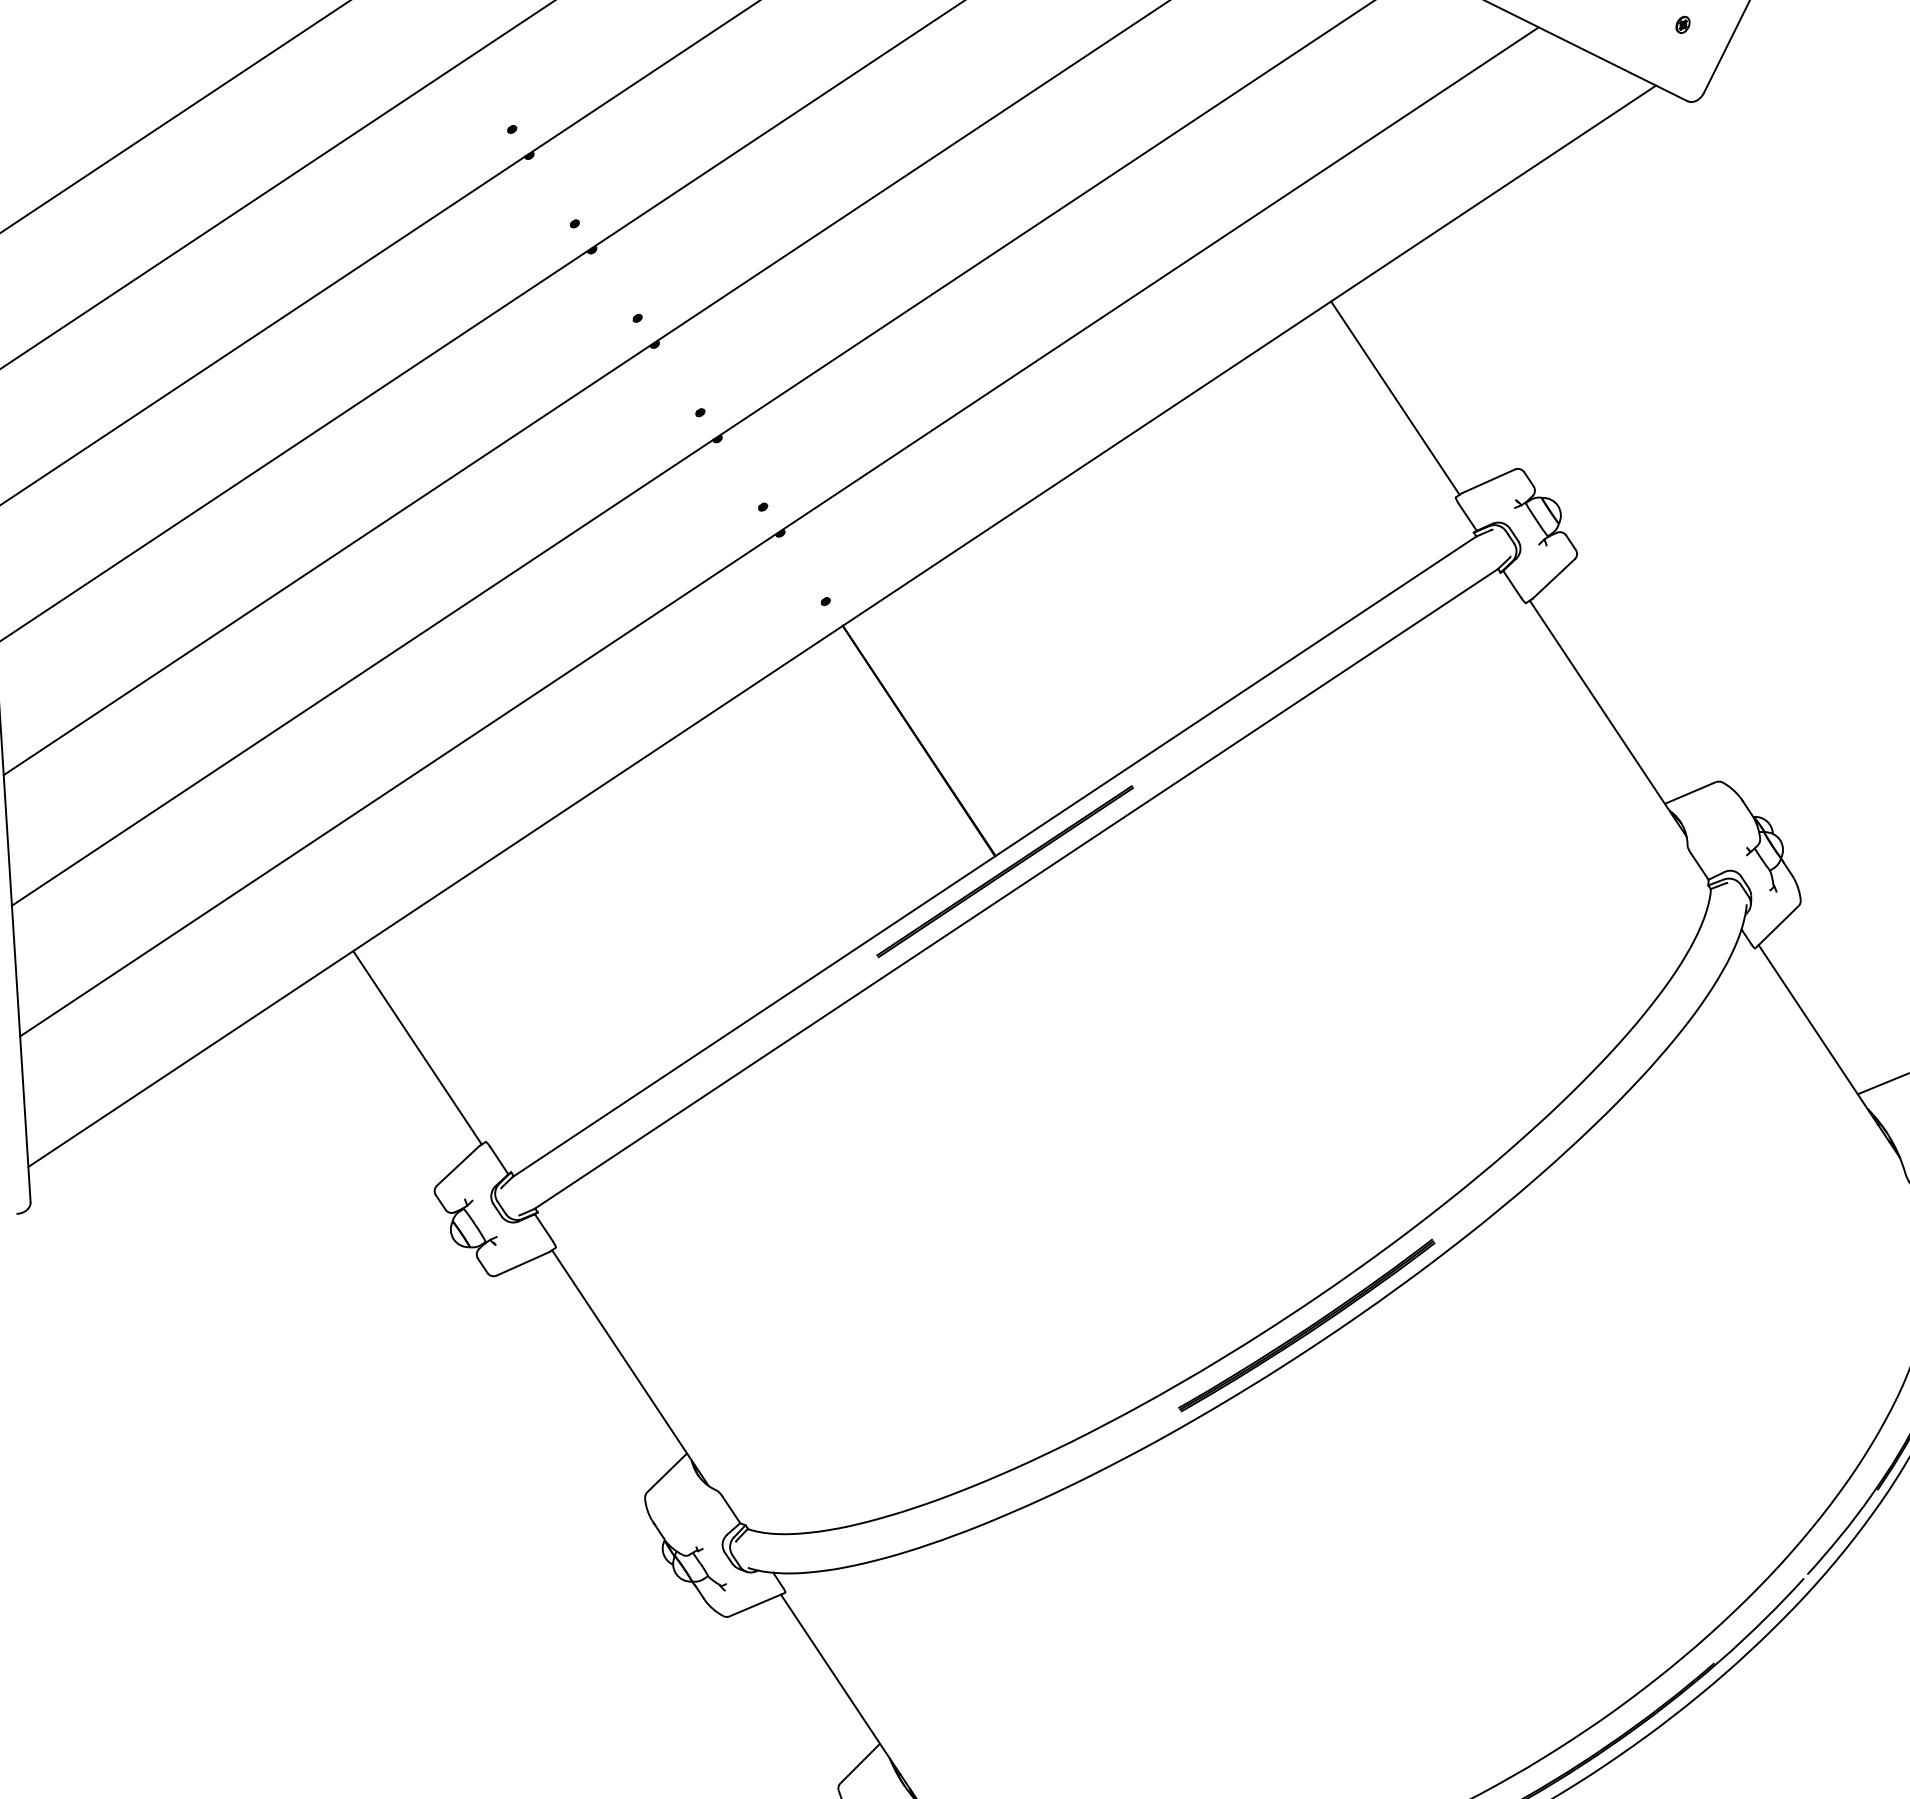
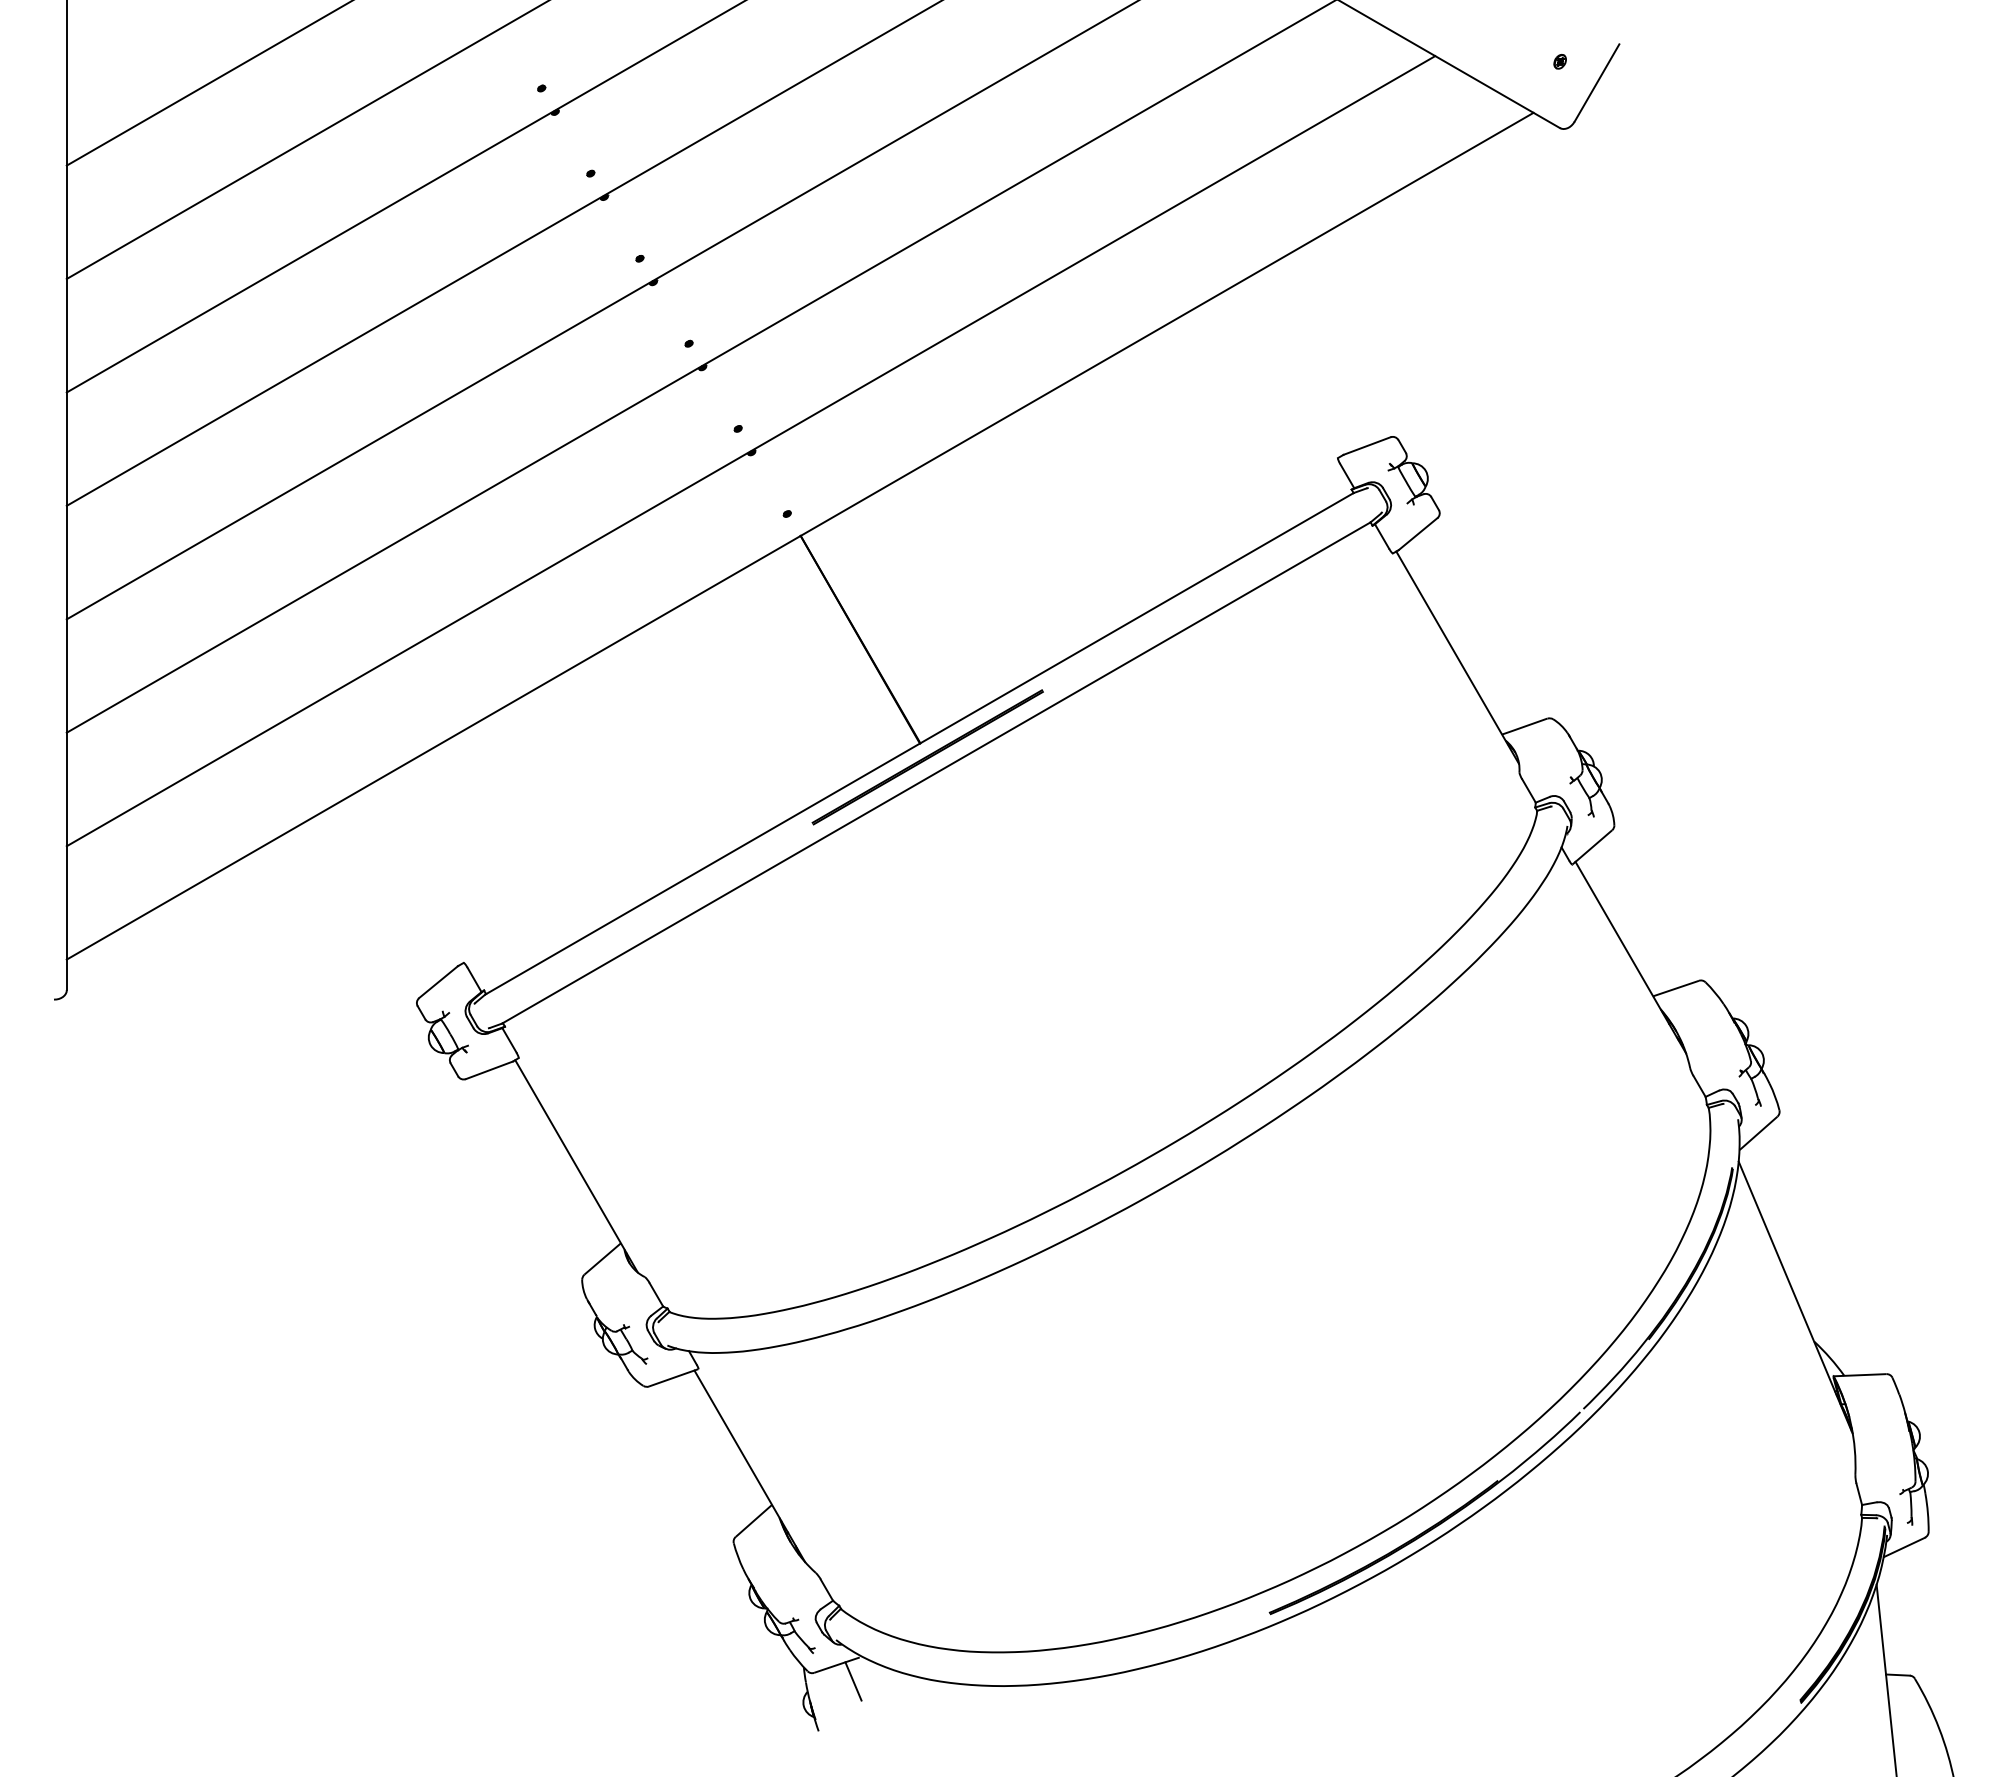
line: (1394, 397) -> (1290, 368), removed
line: (417, 1047) -> (409, 877), removed
part: (1306, 1325) -> (1163, 1166), removed

